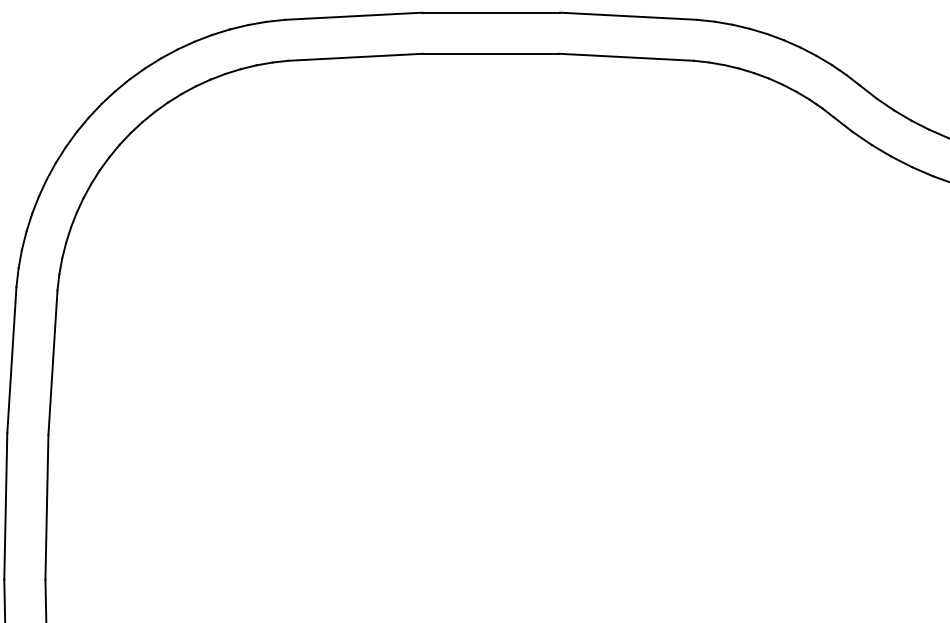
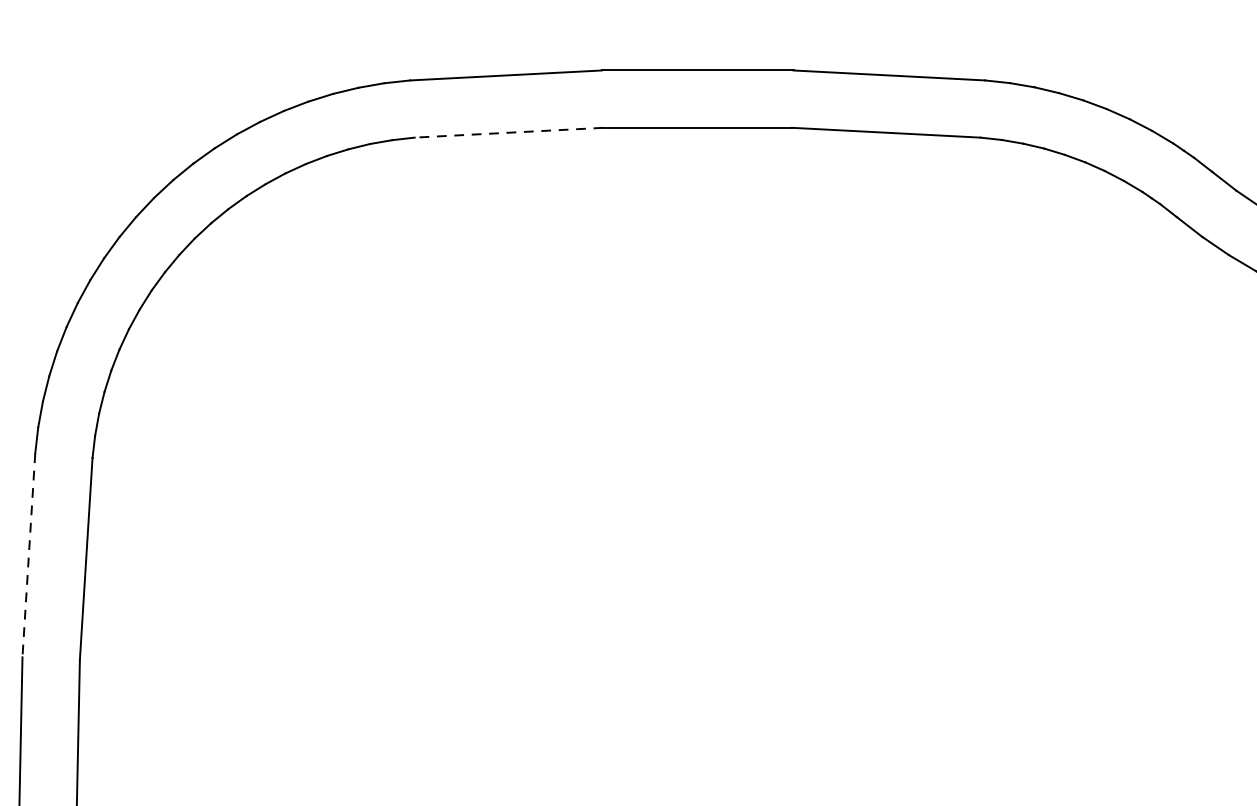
line: (355, 57) -> (508, 133), solid -> dashed
line: (11, 360) -> (28, 555), solid -> dashed

